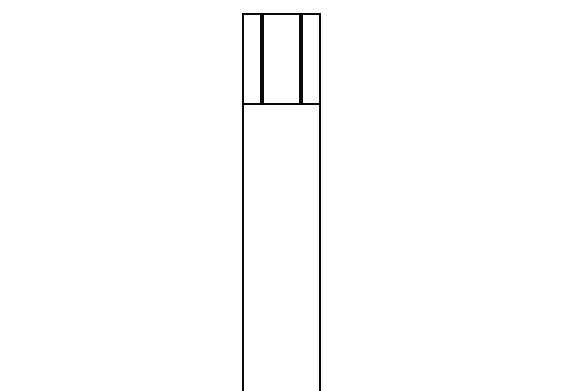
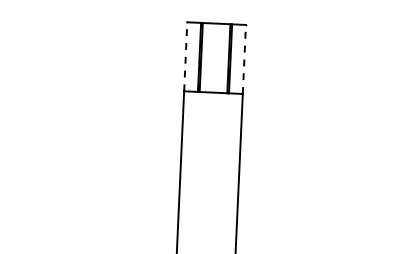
line: (242, 58) -> (185, 56), solid -> dashed
line: (320, 58) -> (244, 59), solid -> dashed

